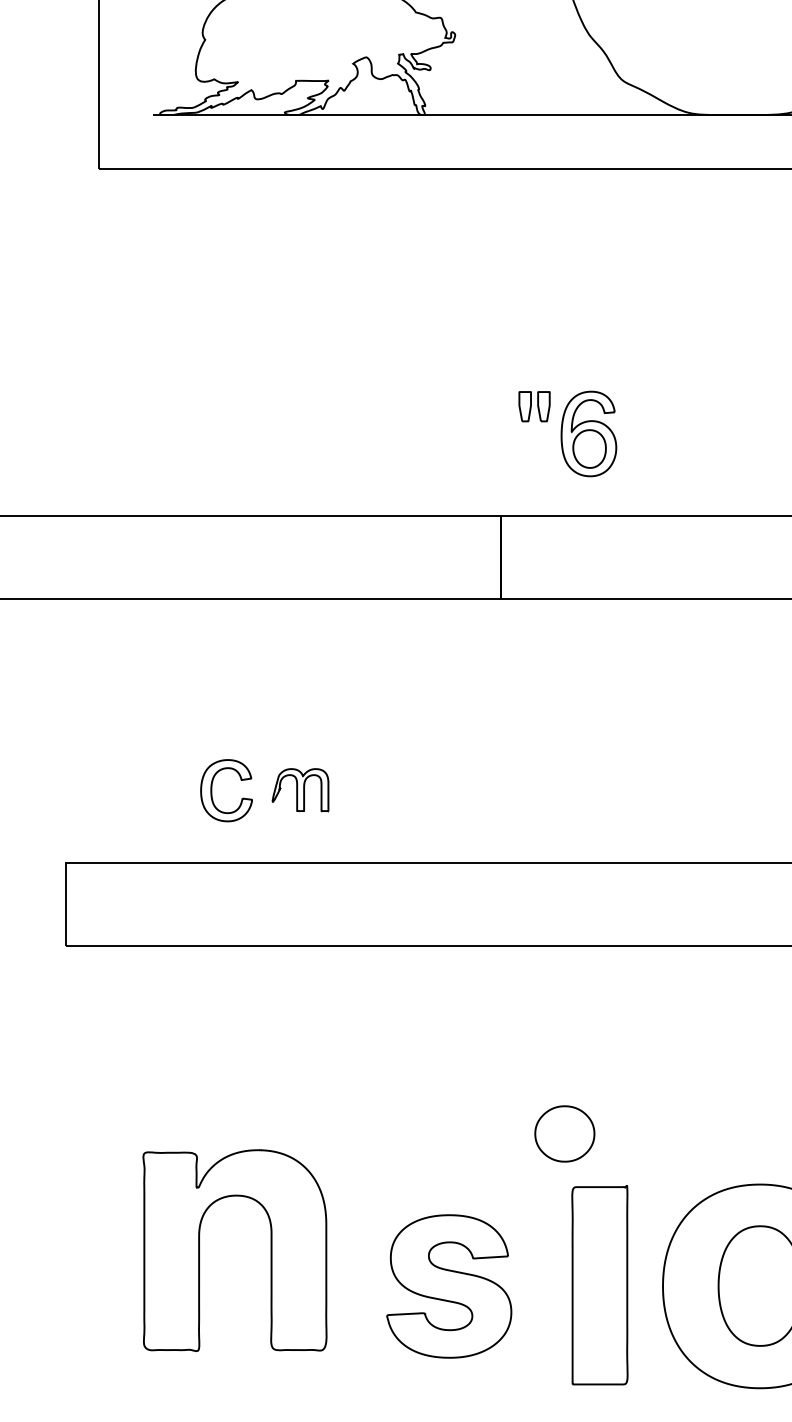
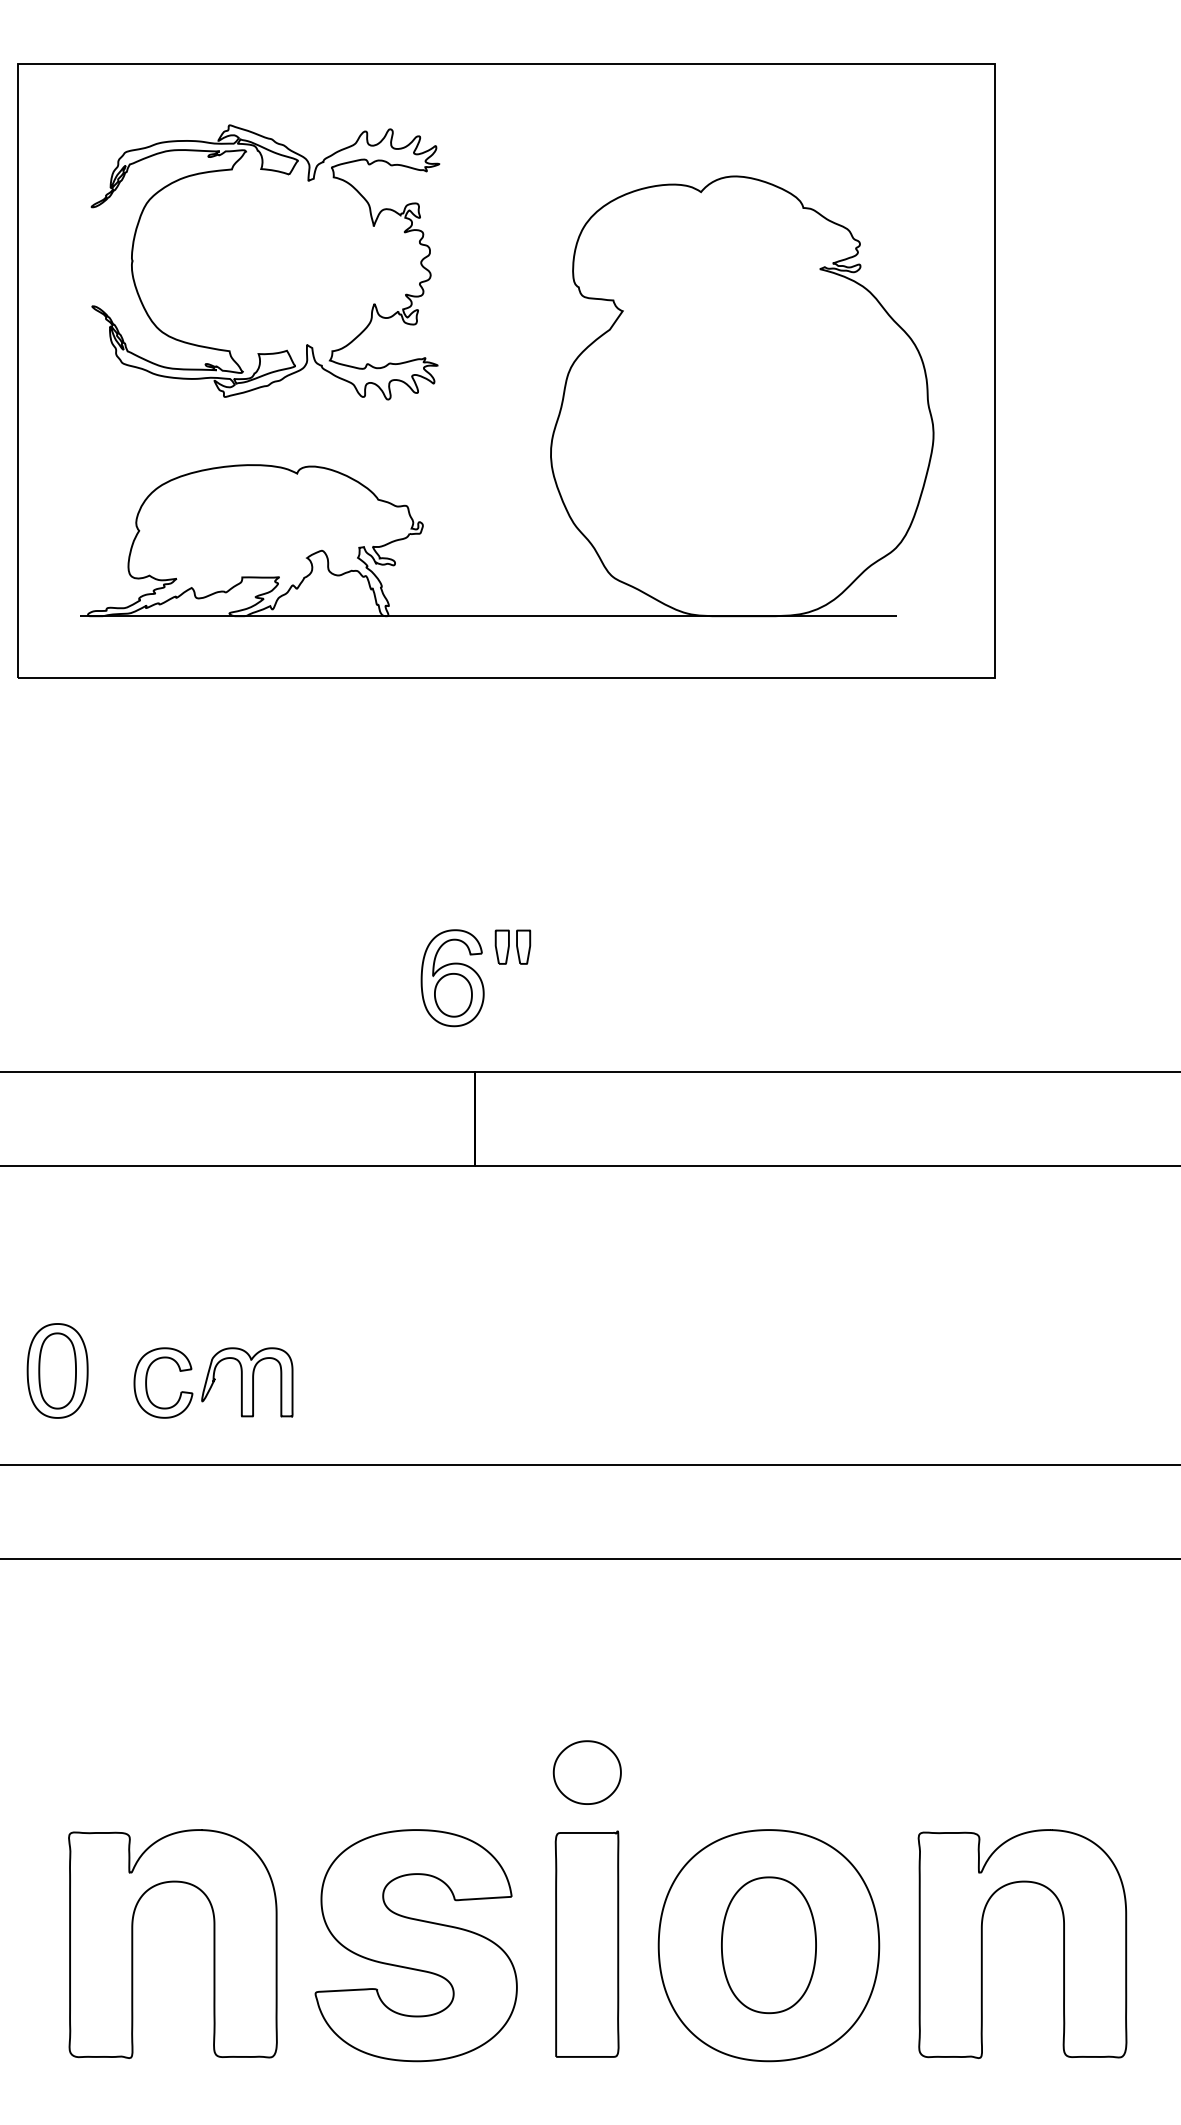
part: (588, 434) -> (452, 978), moved
part: (133, 779) -> (57, 1370), added
part: (300, 790) -> (247, 1382), size x1.43
part: (564, 1133) -> (586, 1772), moved
part: (200, 1250) -> (133, 1943), moved
part: (448, 1286) -> (415, 1945), size x1.43

